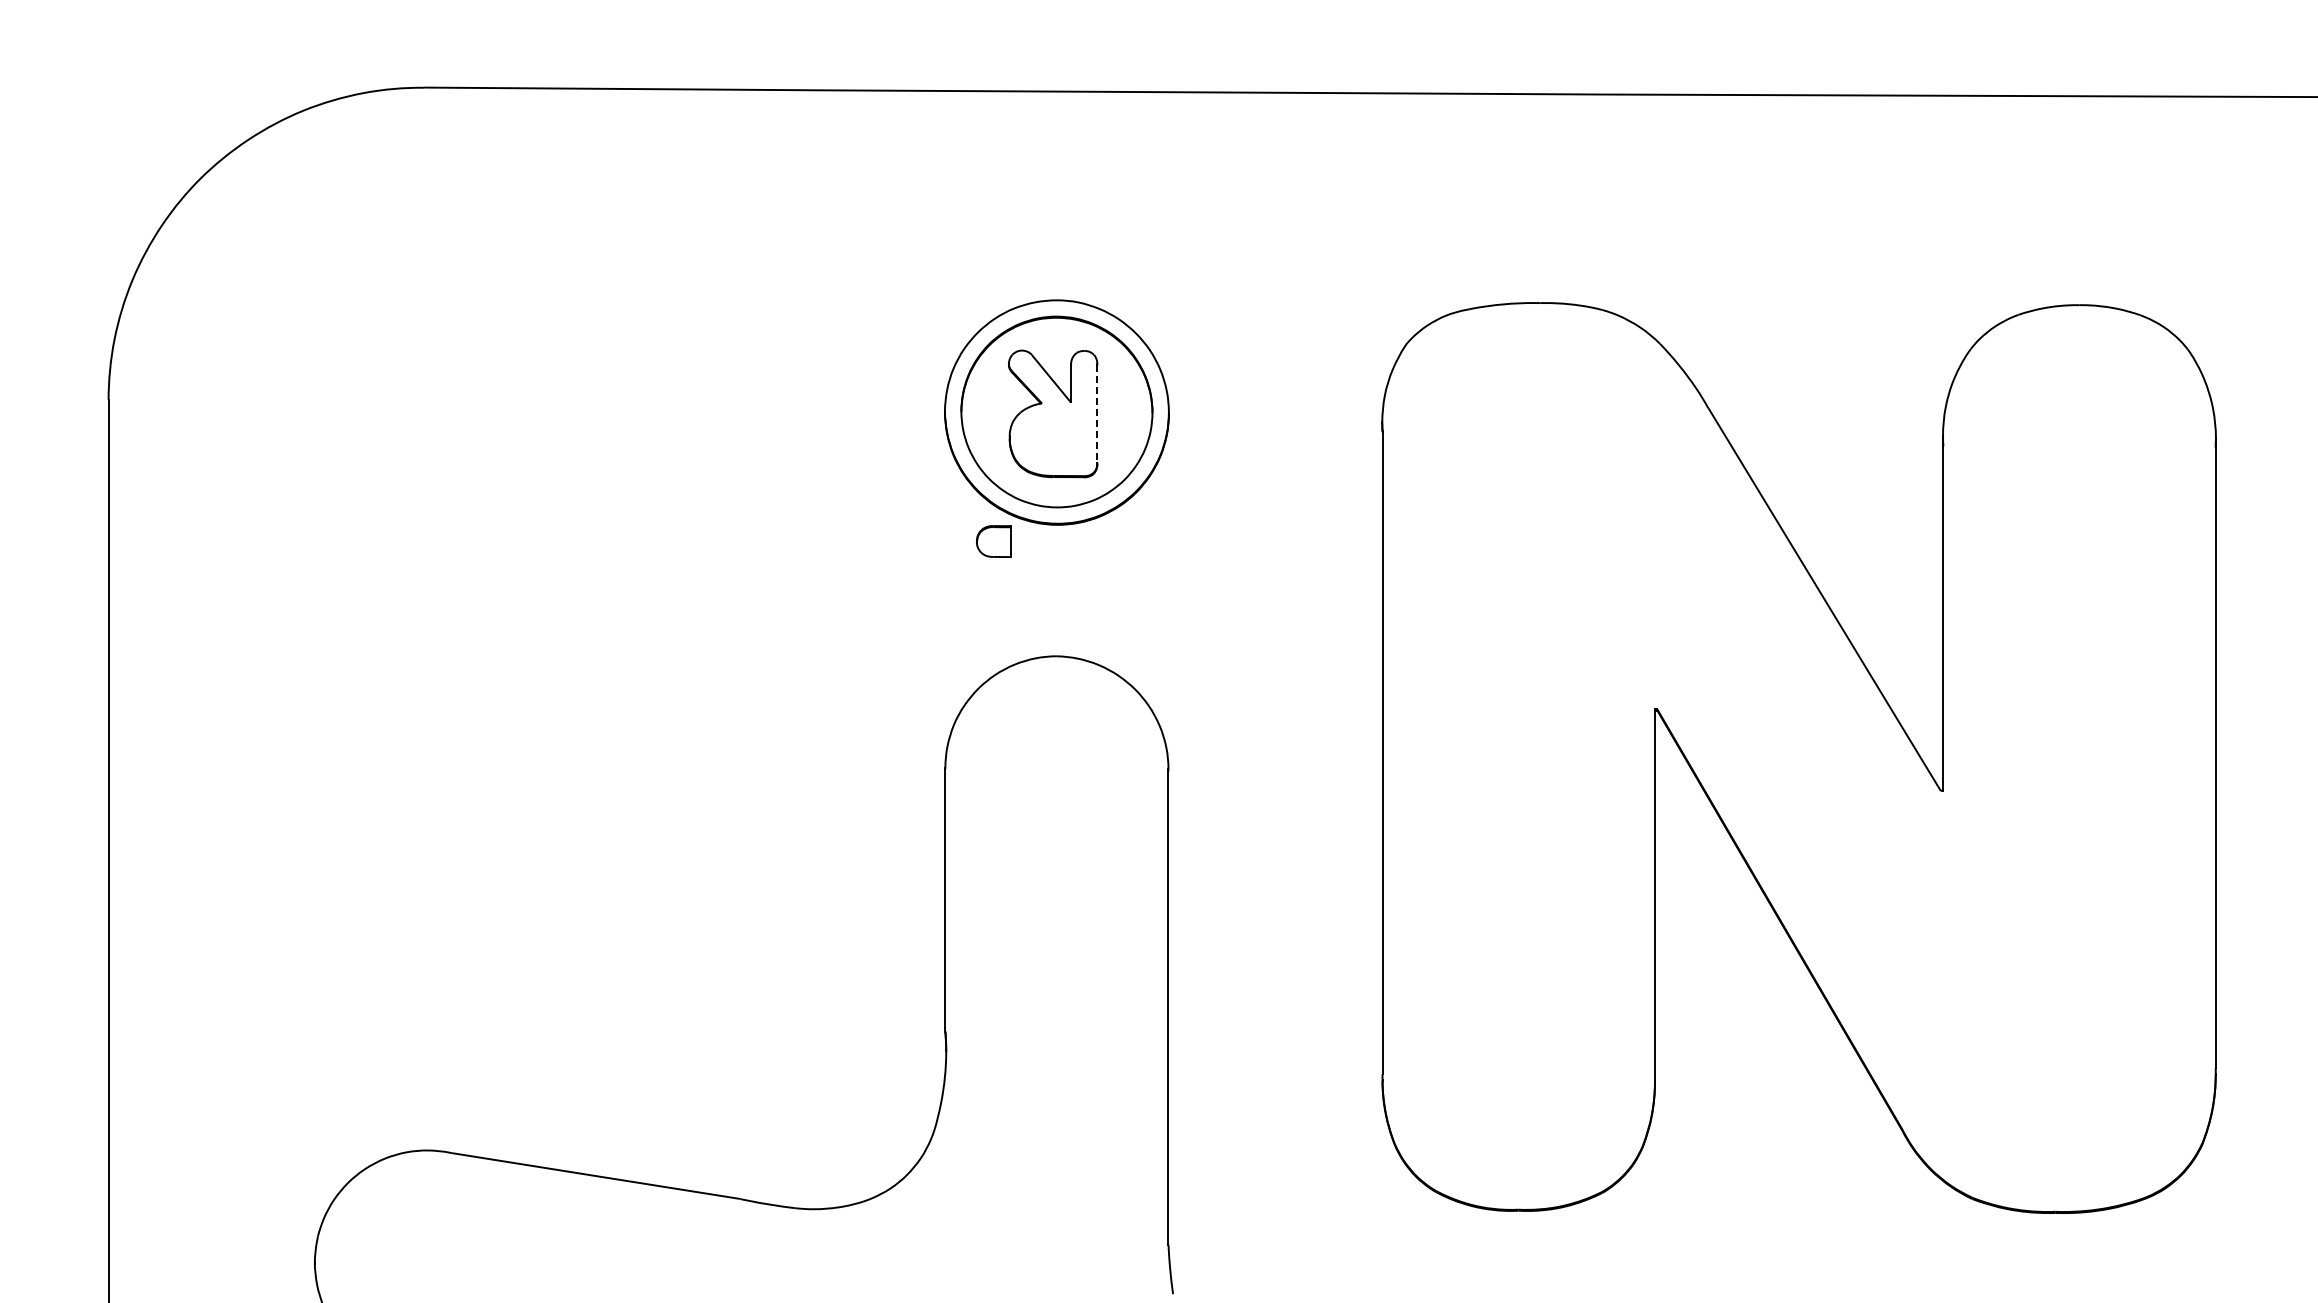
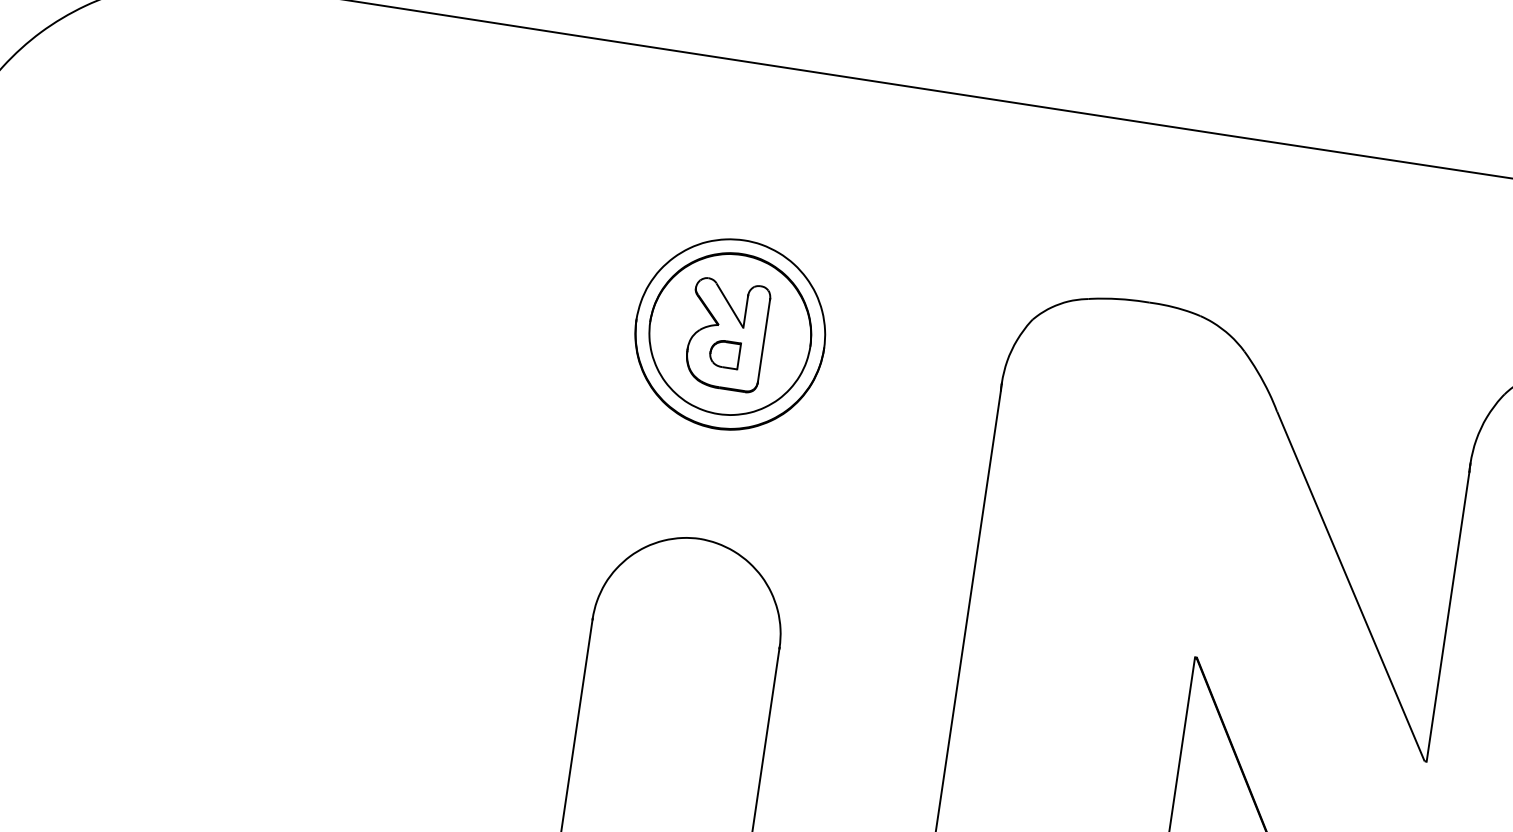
line: (1097, 413) -> (764, 340), dashed -> solid
part: (993, 541) -> (724, 354), moved

